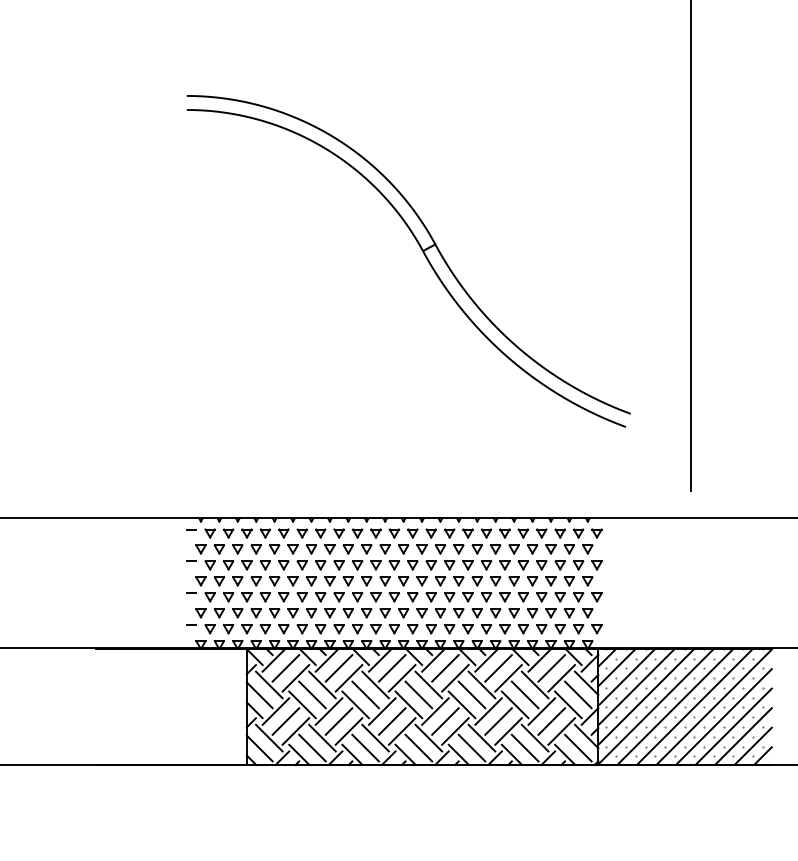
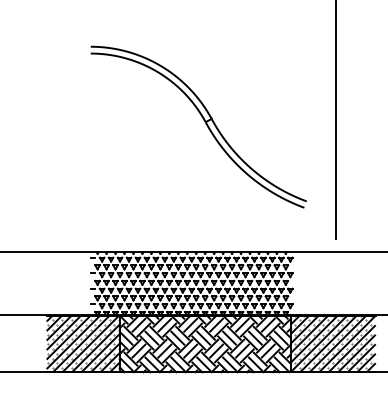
hatch: (169, 705) -> (82, 343), added

